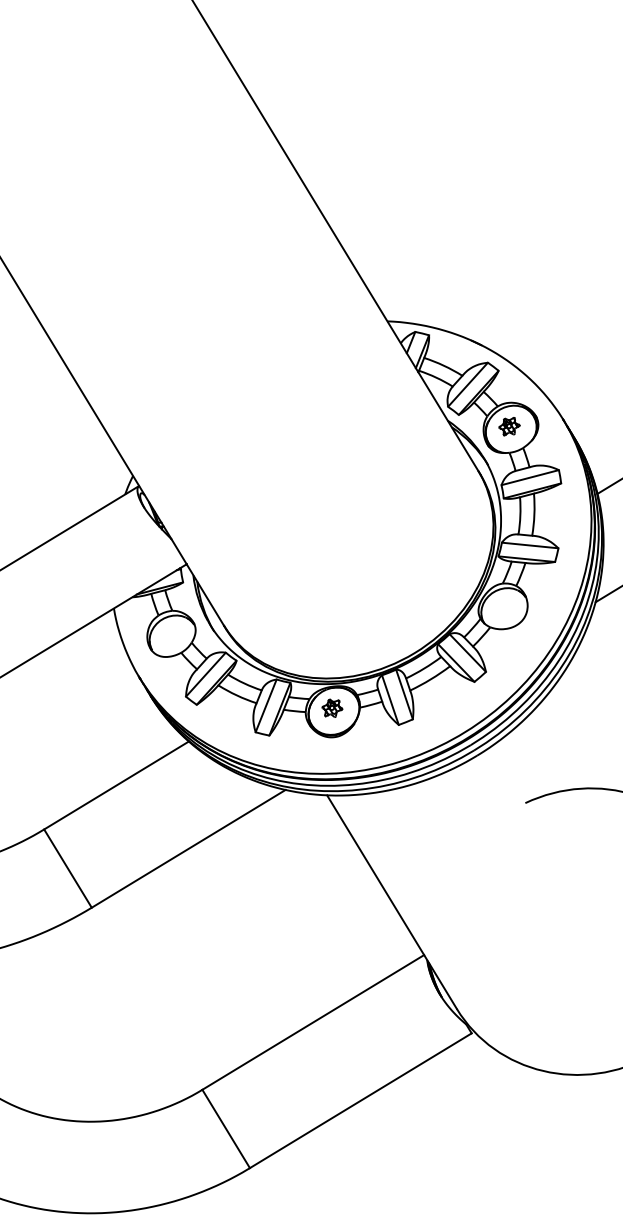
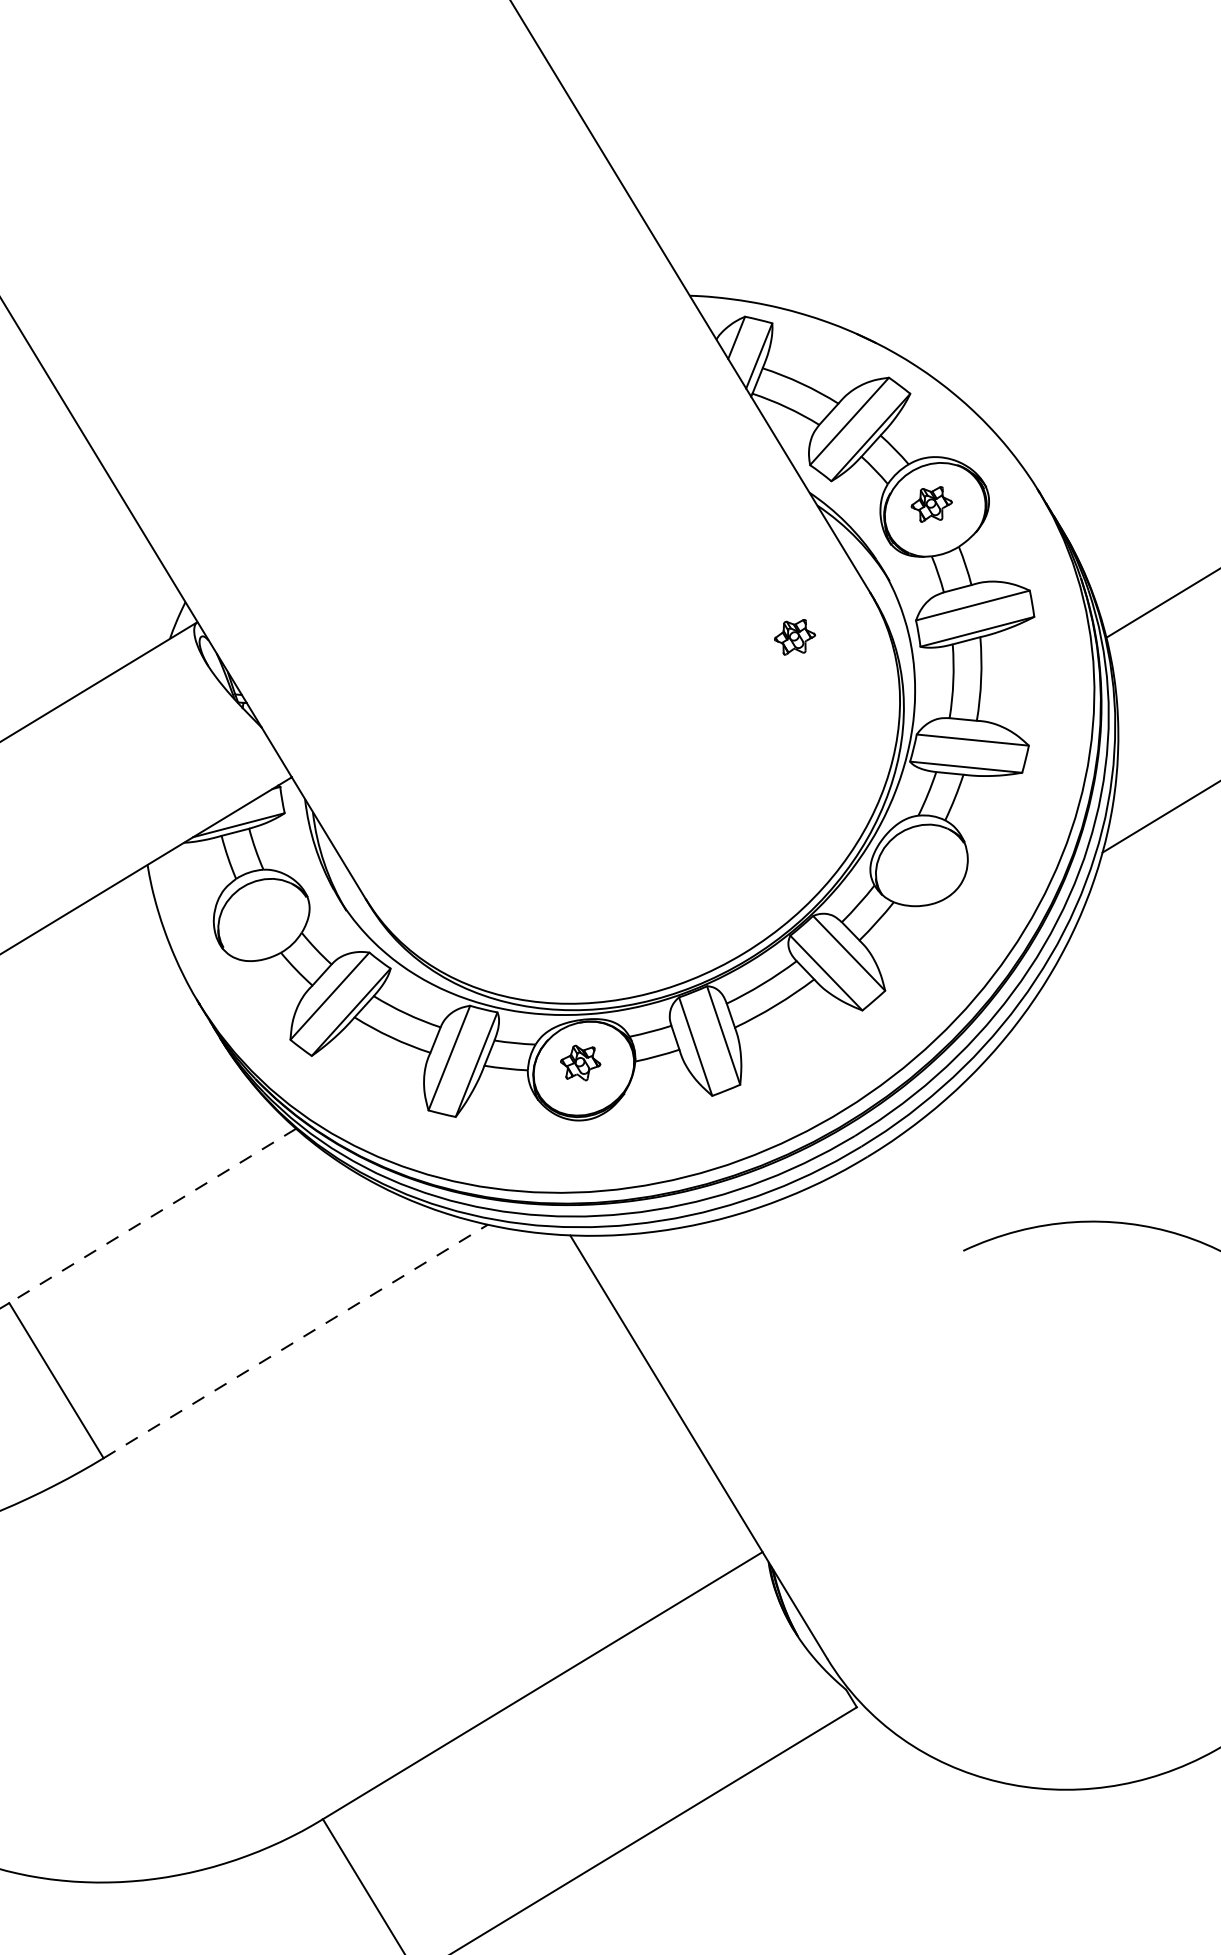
part: (440, 493) -> (795, 636), added
line: (116, 785) -> (152, 1215), solid -> dashed
line: (189, 848) -> (297, 1340), solid -> dashed

